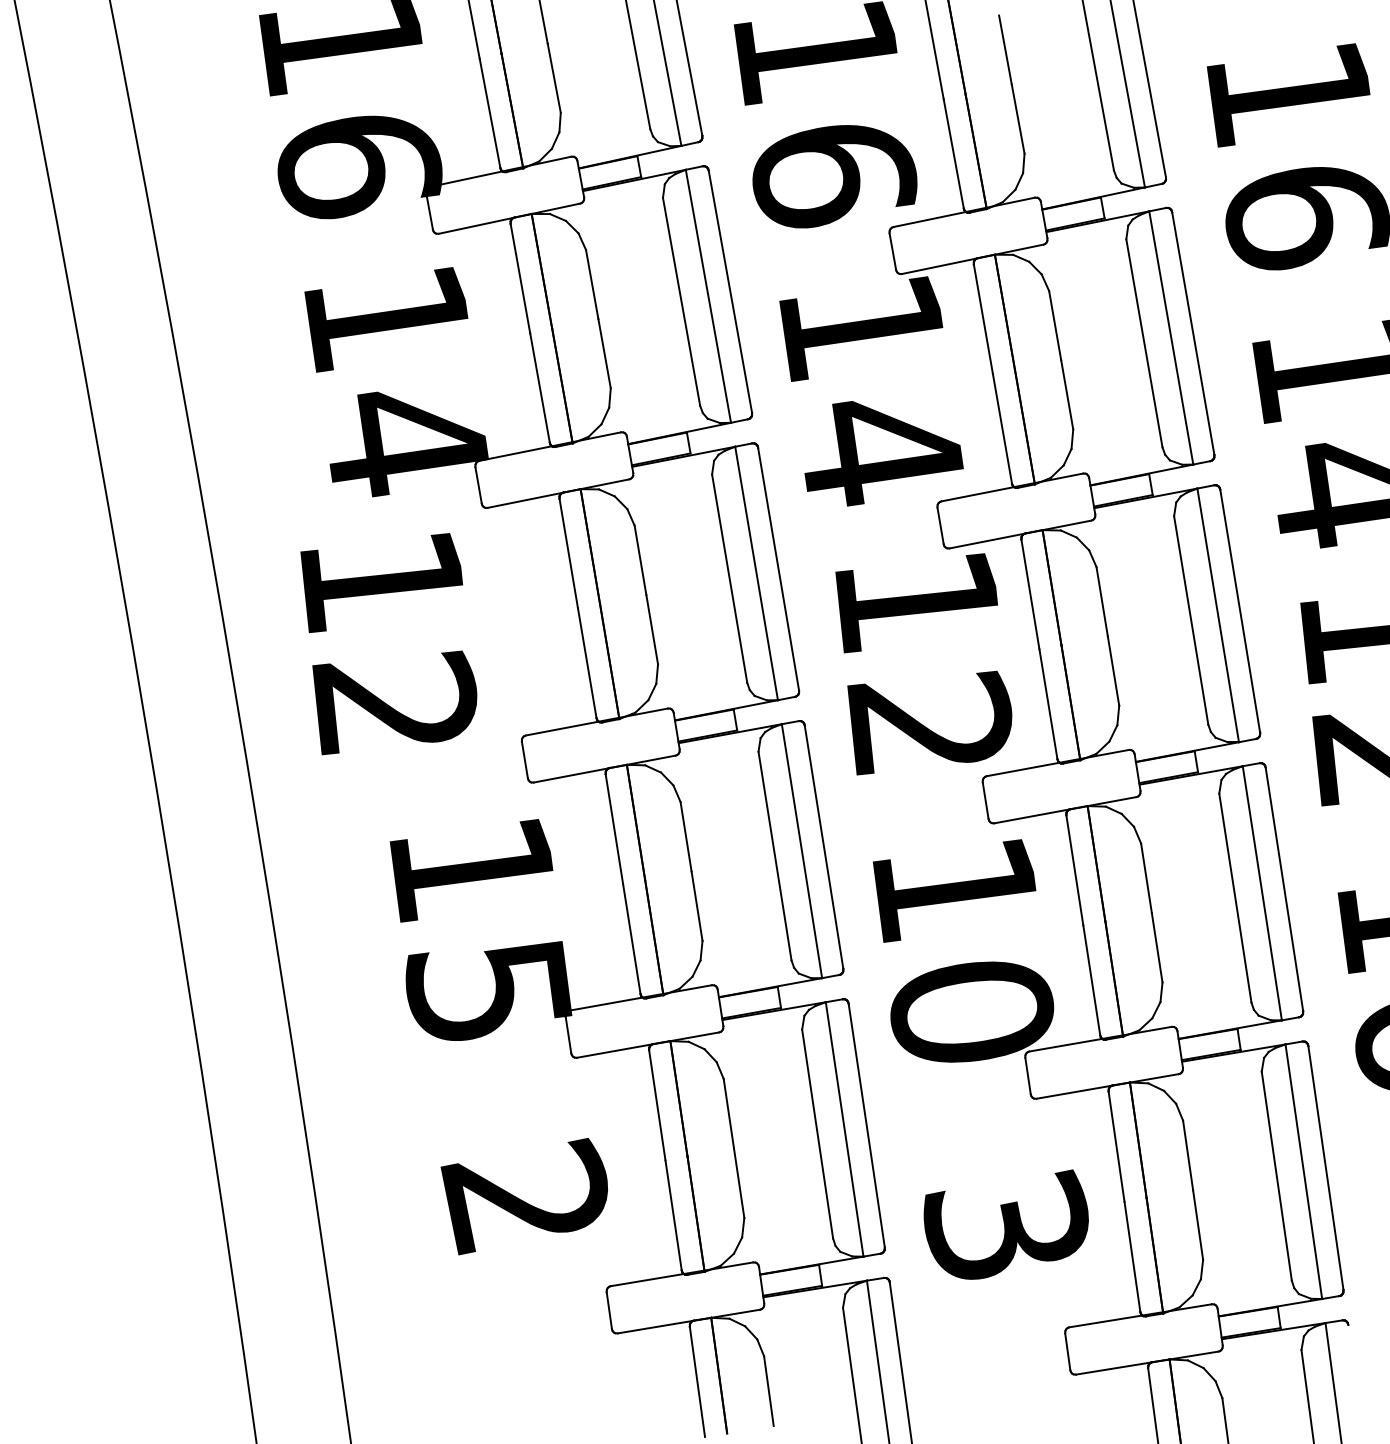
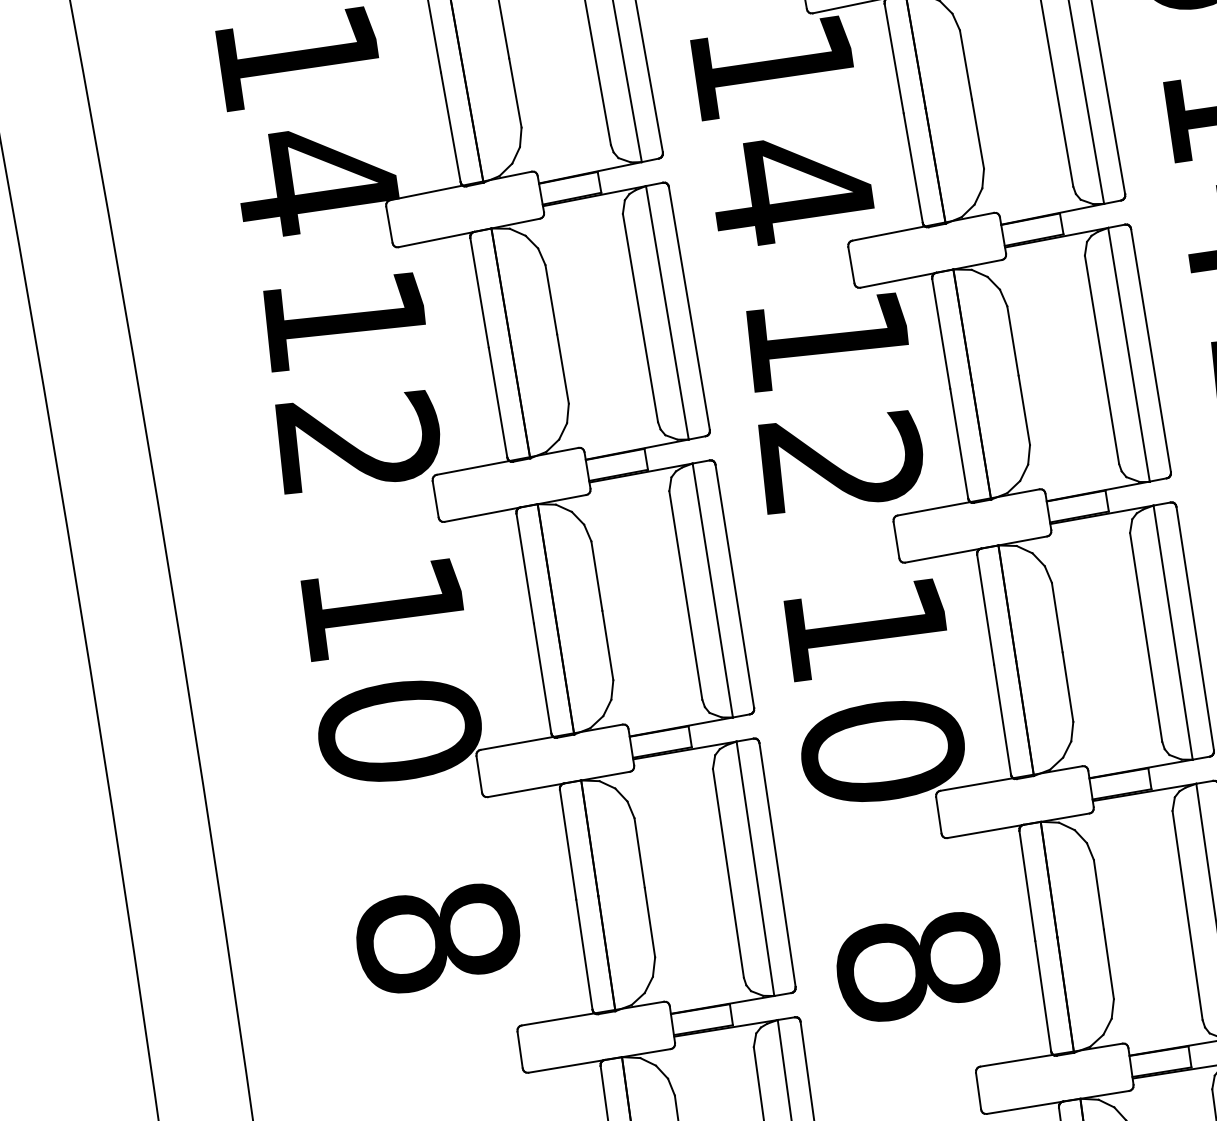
text: (388, 644) -> (351, 383), moved
text: (488, 991) -> (399, 730), 15 -> 10
text: (524, 1196) -> (435, 935), 2 -> 8
text: (1006, 1225) -> (917, 964), 3 -> 8

